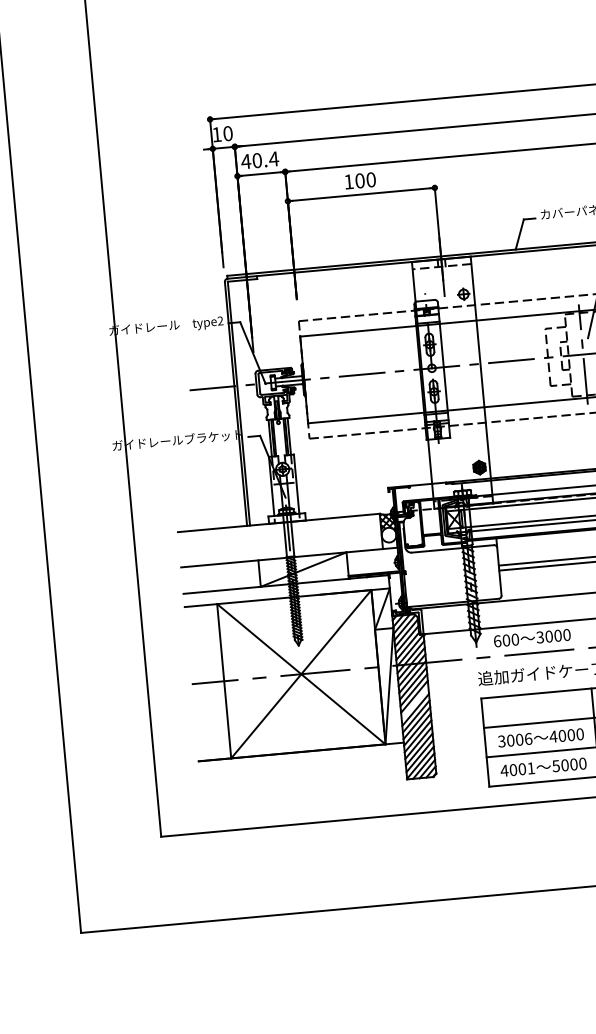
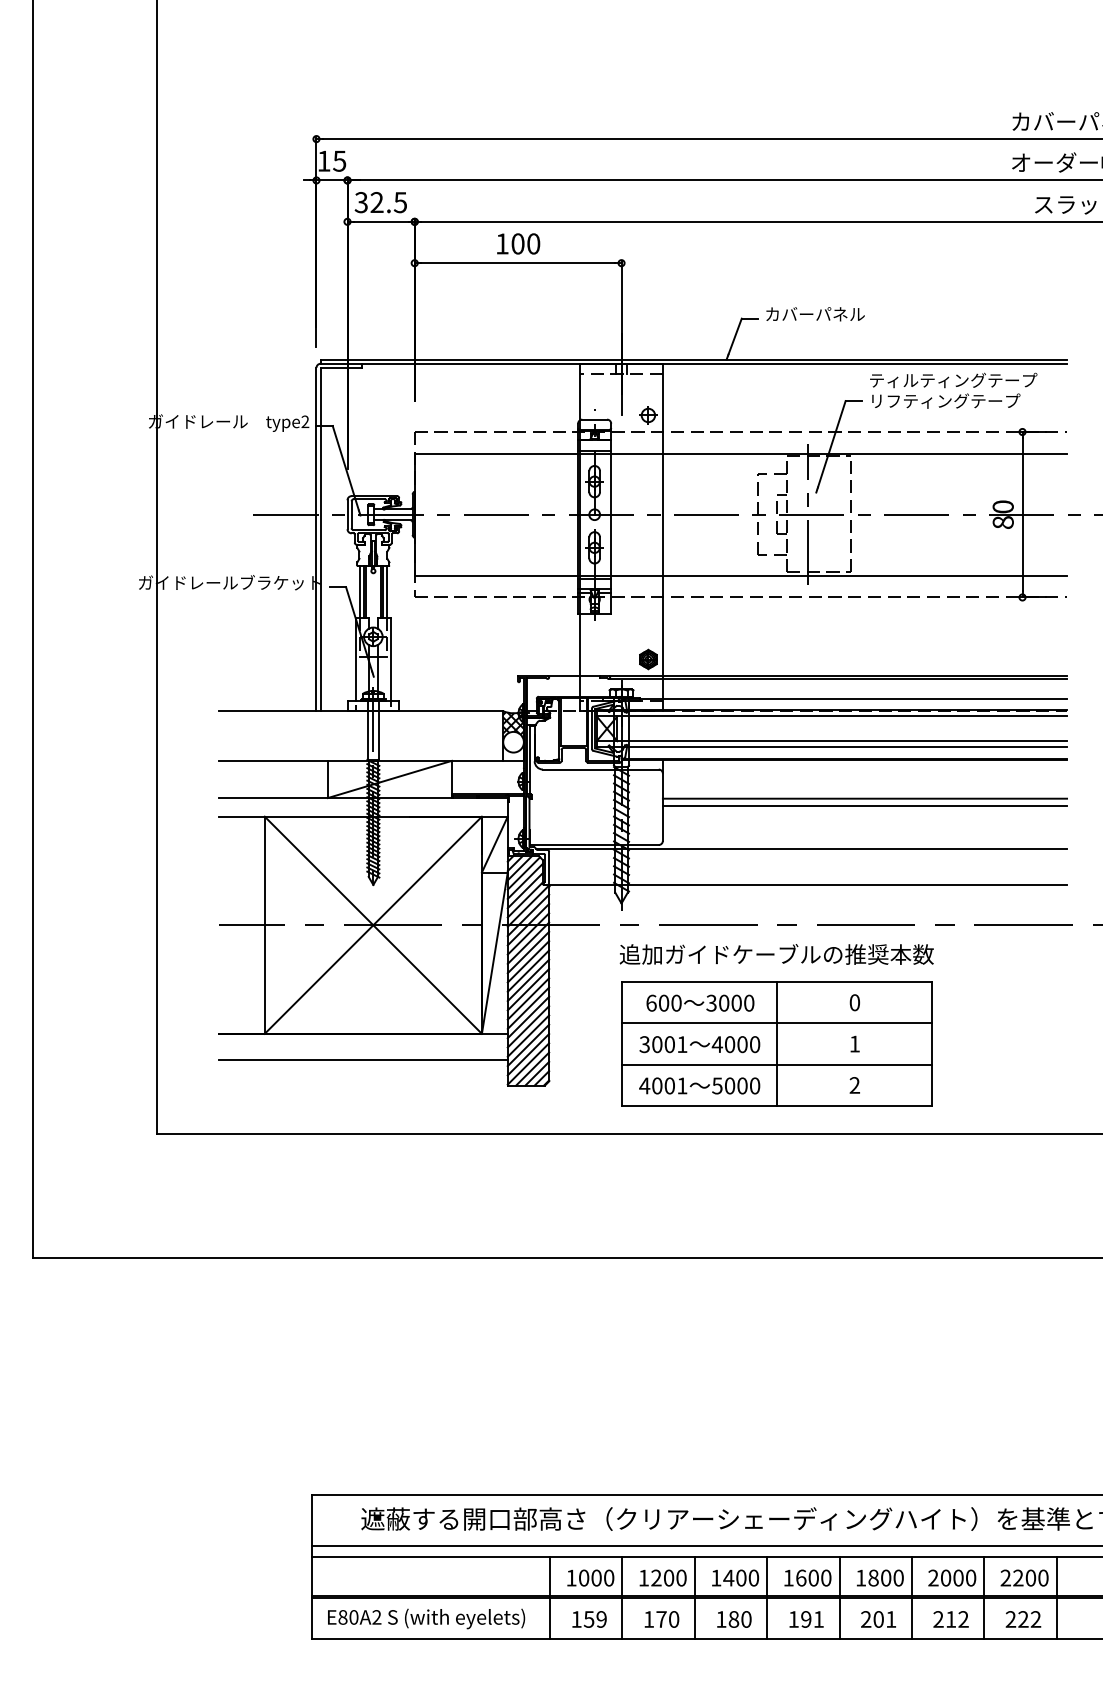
text: (227, 133) -> (339, 160), 10 -> 15
text: (259, 160) -> (380, 202), 40.4 -> 32.5
text: (532, 637) -> (700, 1002), moved
line: (415, 703) -> (528, 980), added
text: (528, 738) -> (682, 1044), 3006 -> 3001
line: (303, 770) -> (363, 1059), added

